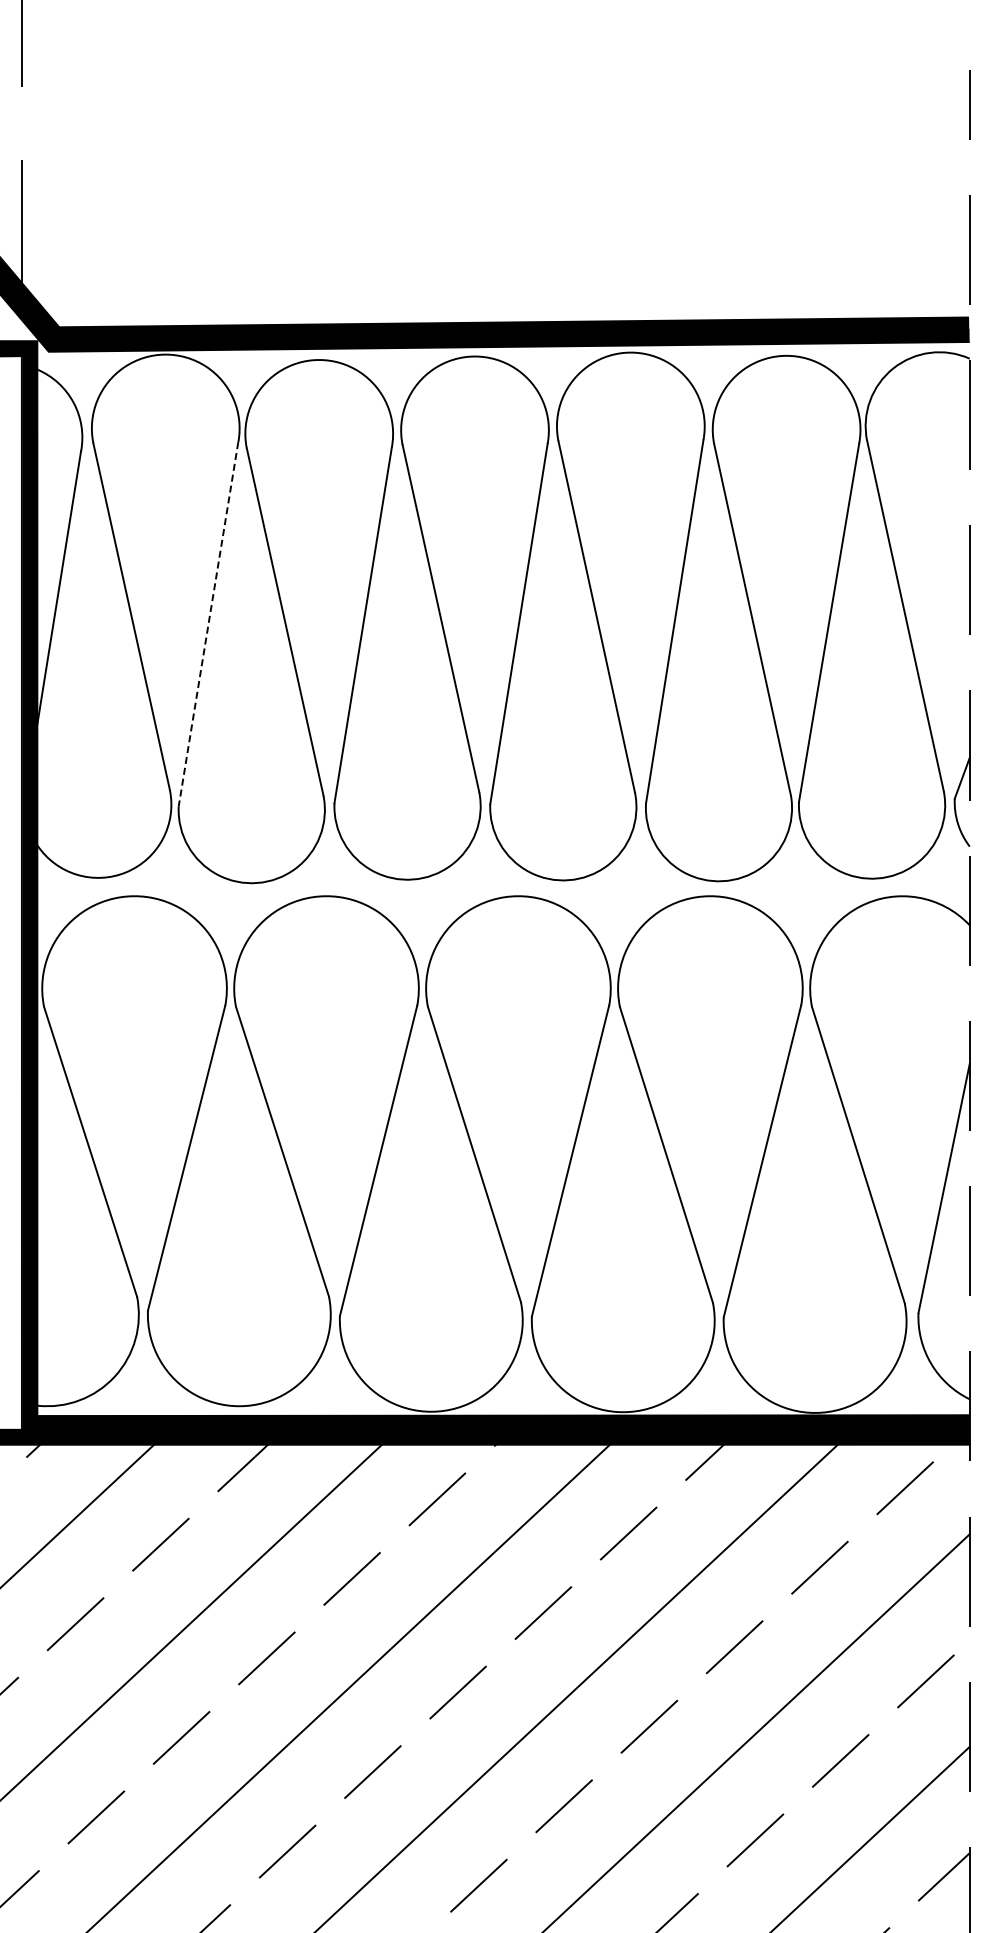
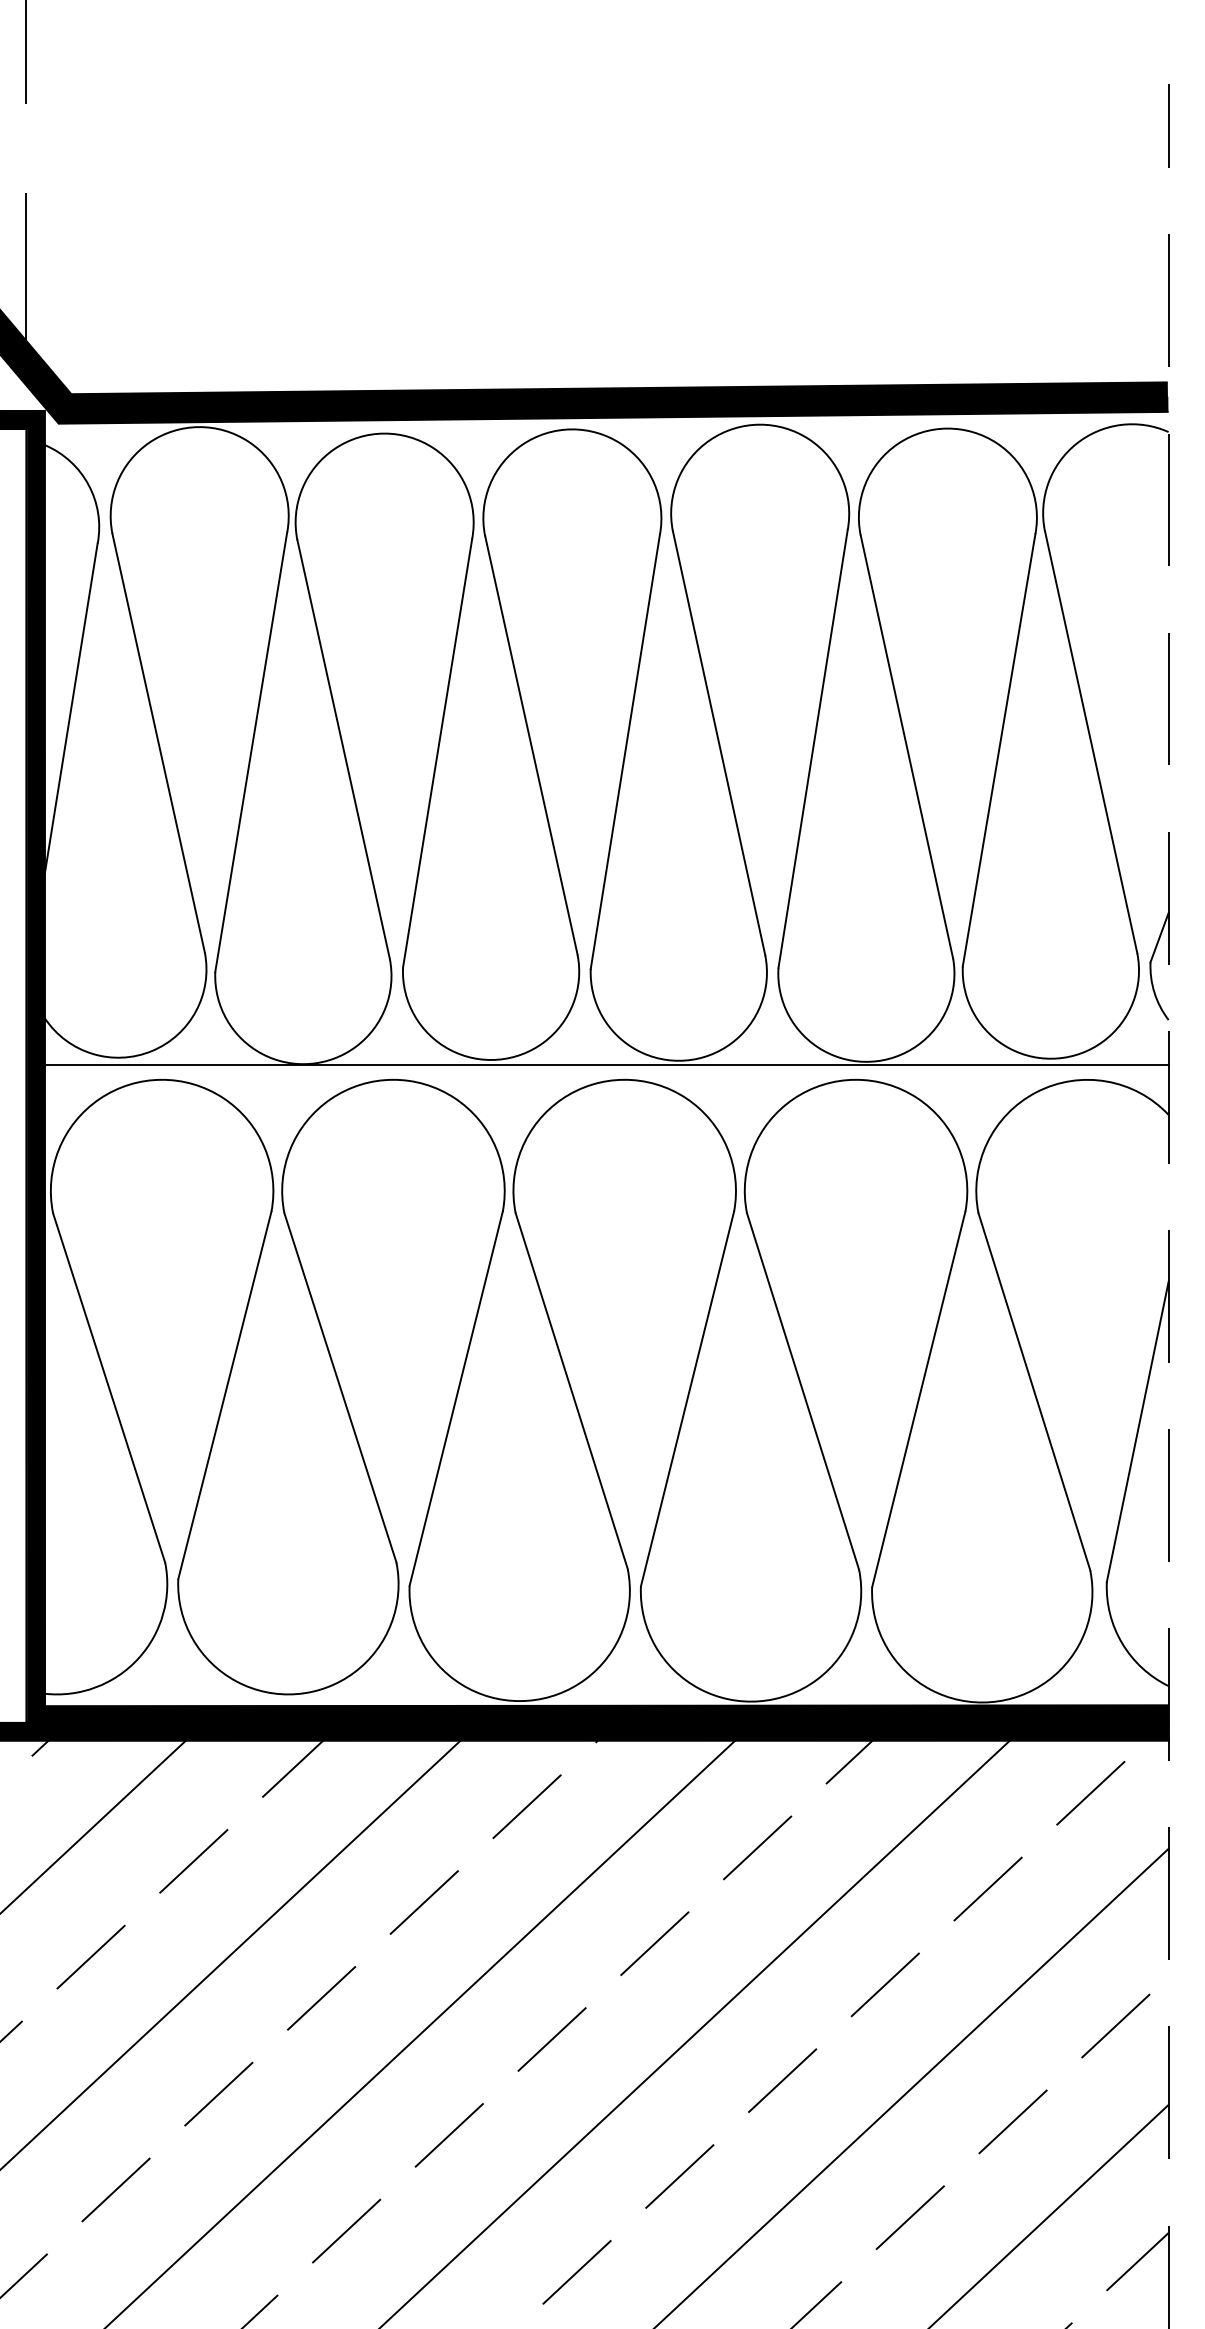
line: (208, 624) -> (251, 752), dashed -> solid
line: (503, 883) -> (606, 1064), added

